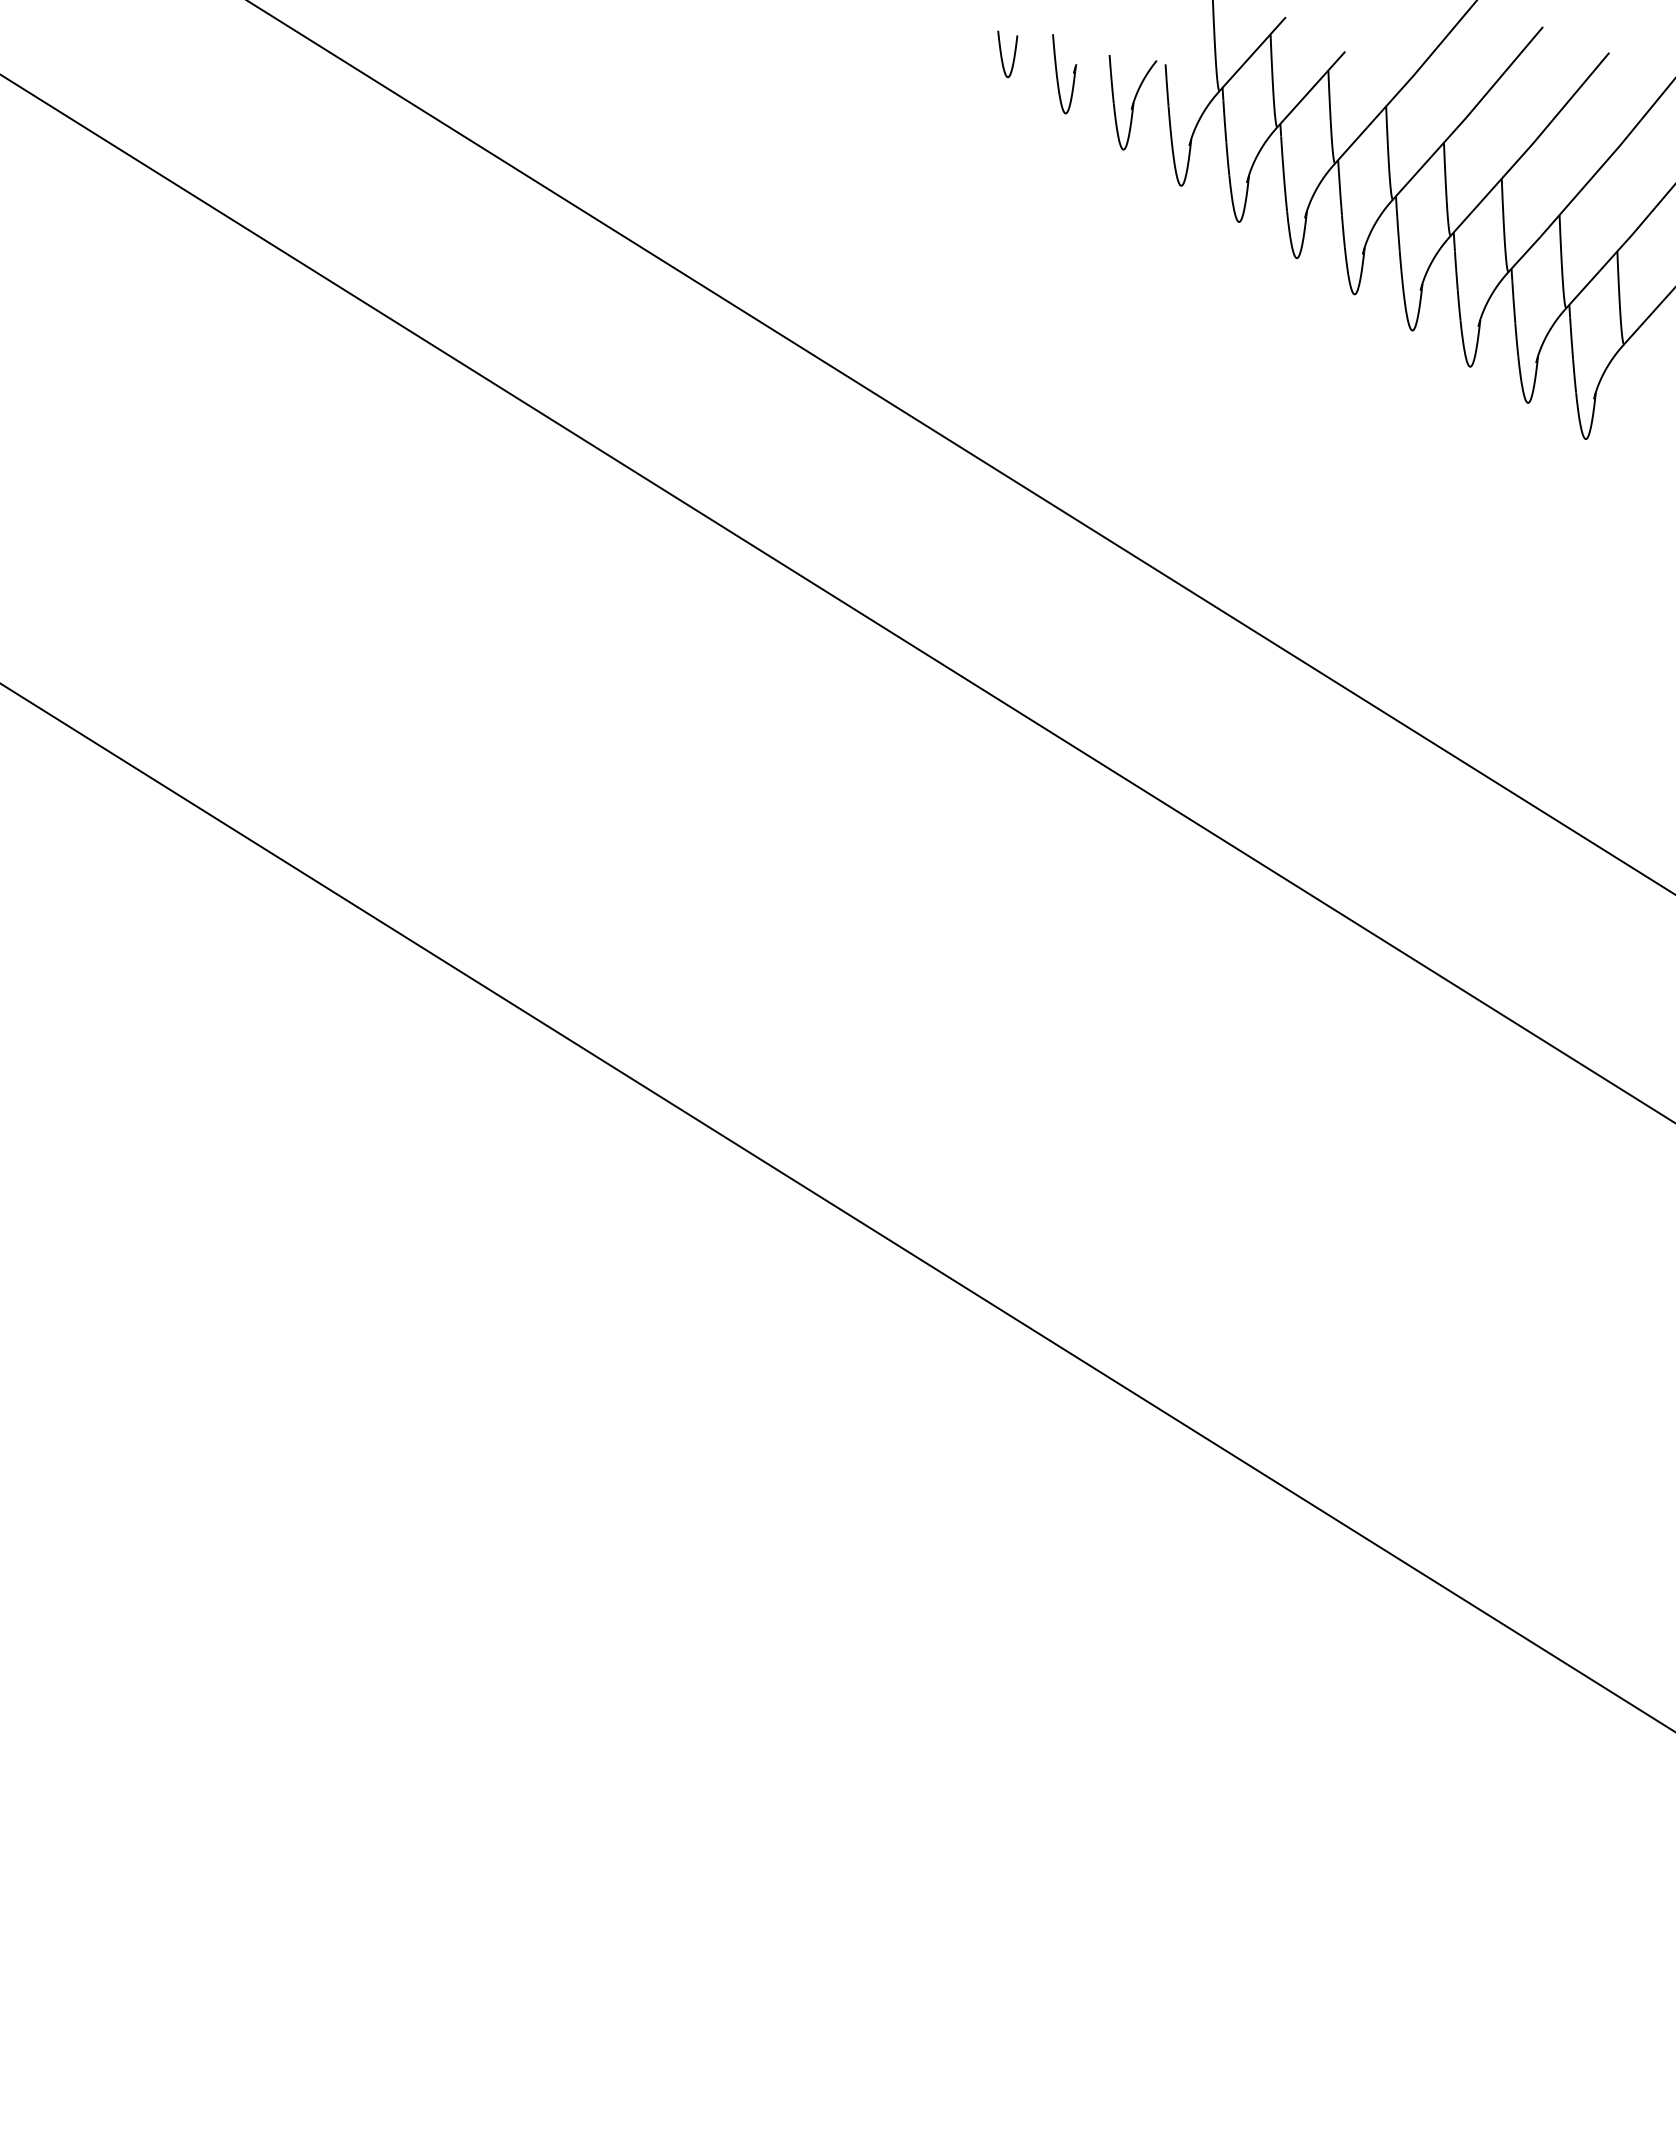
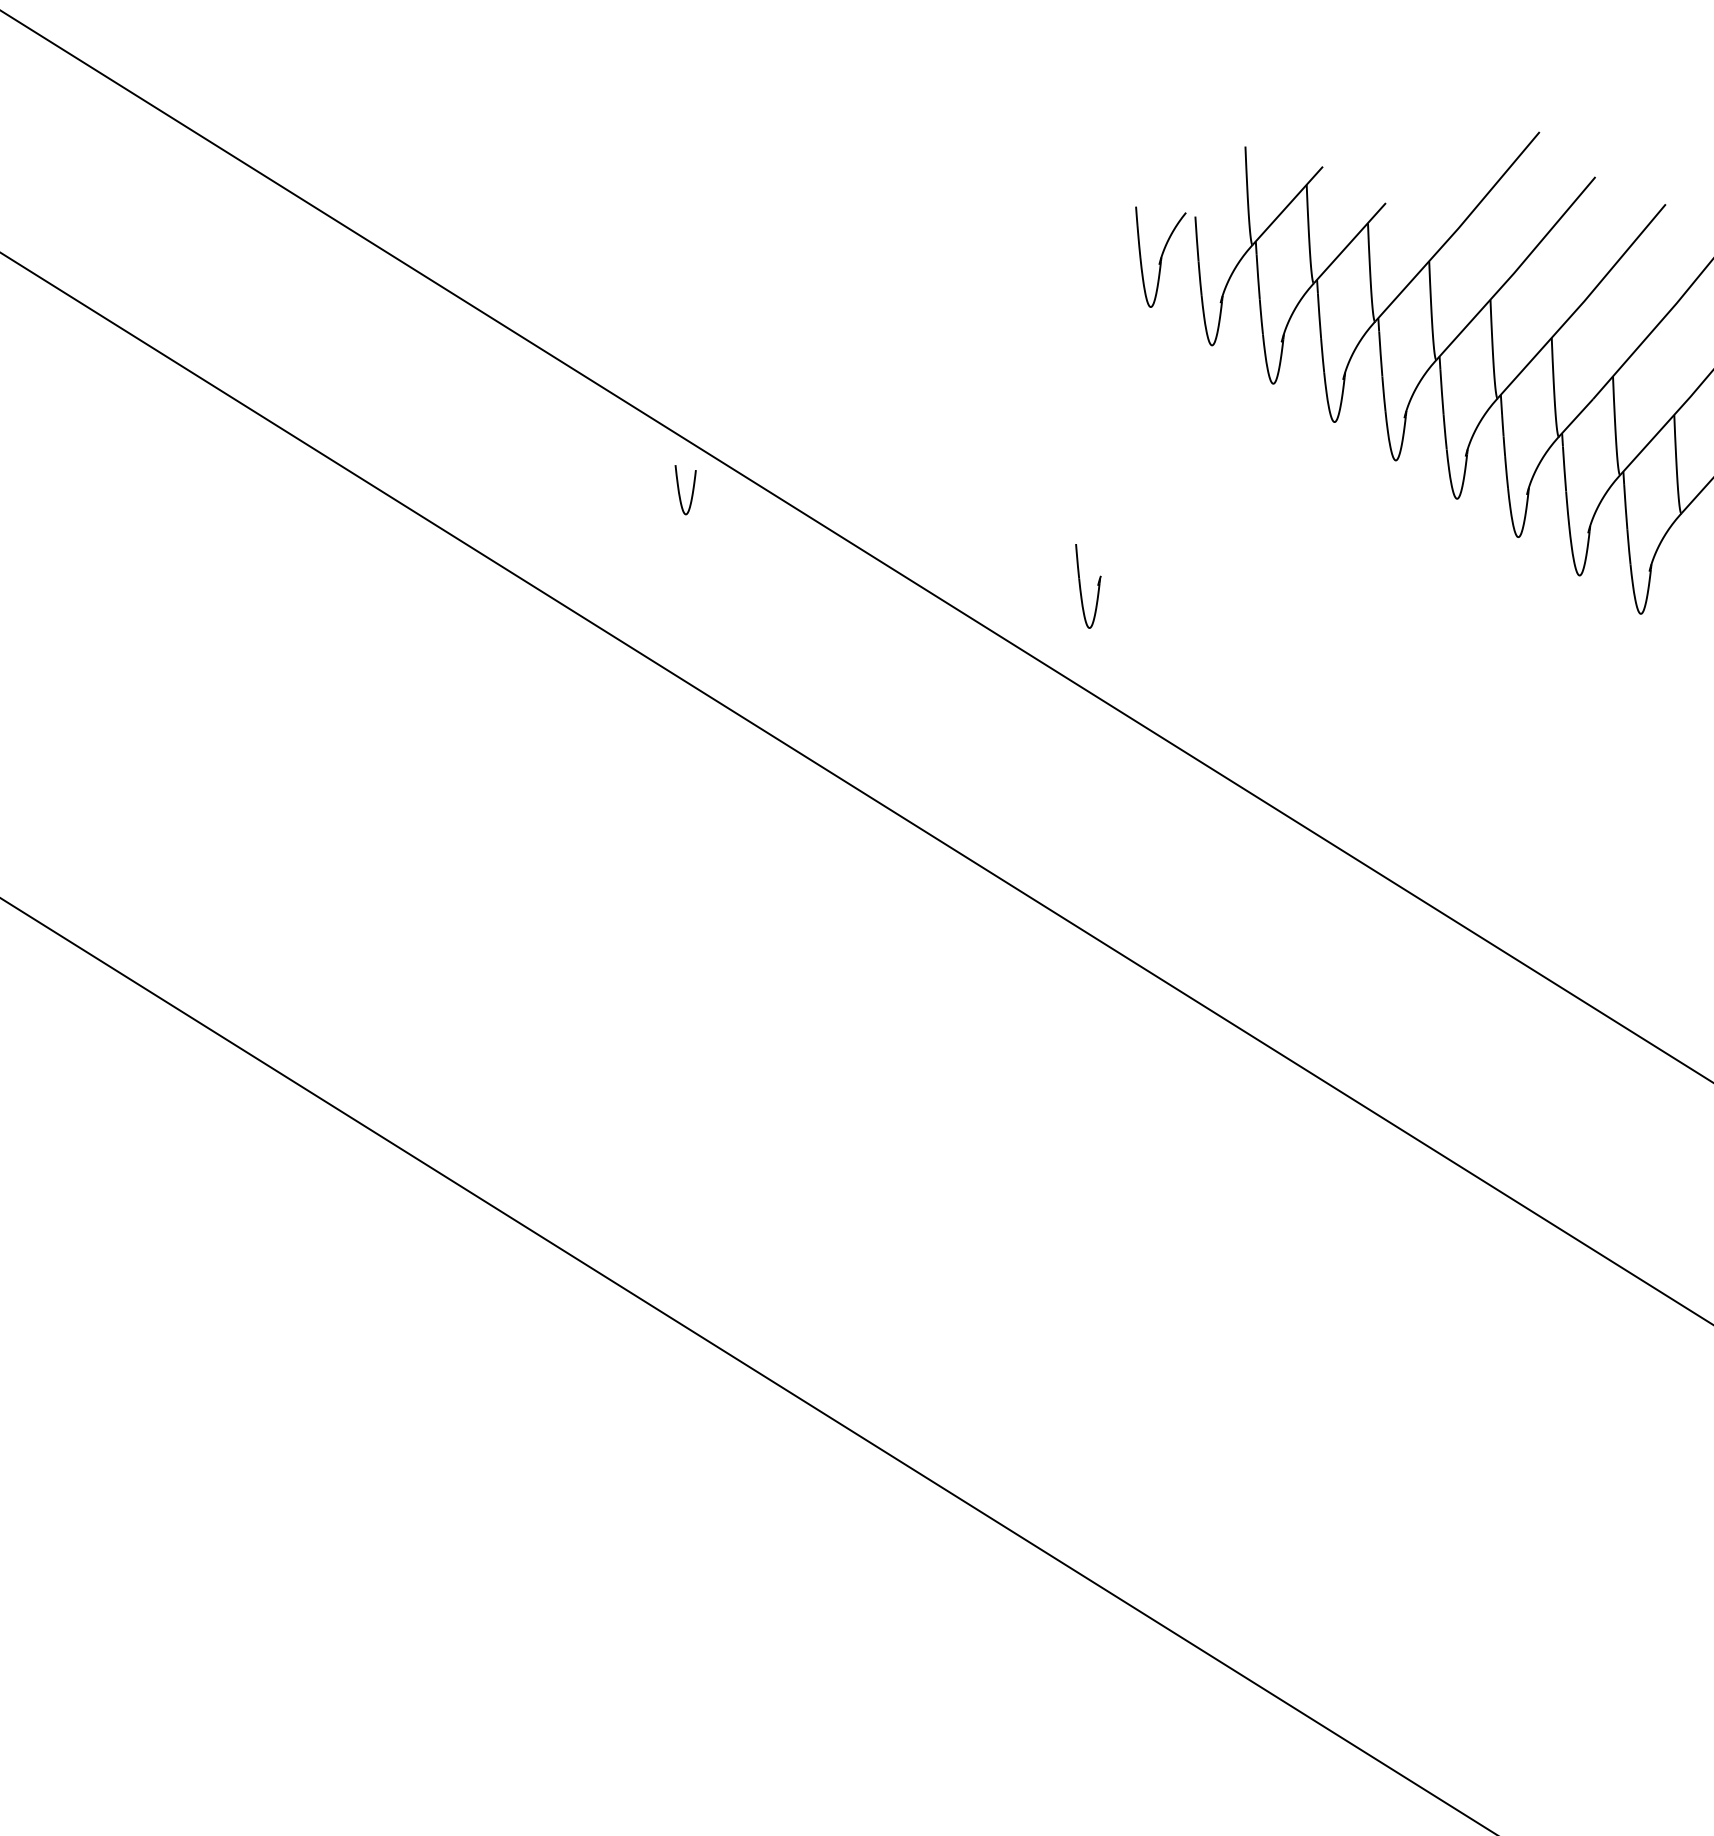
curve: (1002, 55) -> (680, 491), moved
part: (1057, 74) -> (1080, 586), moved

